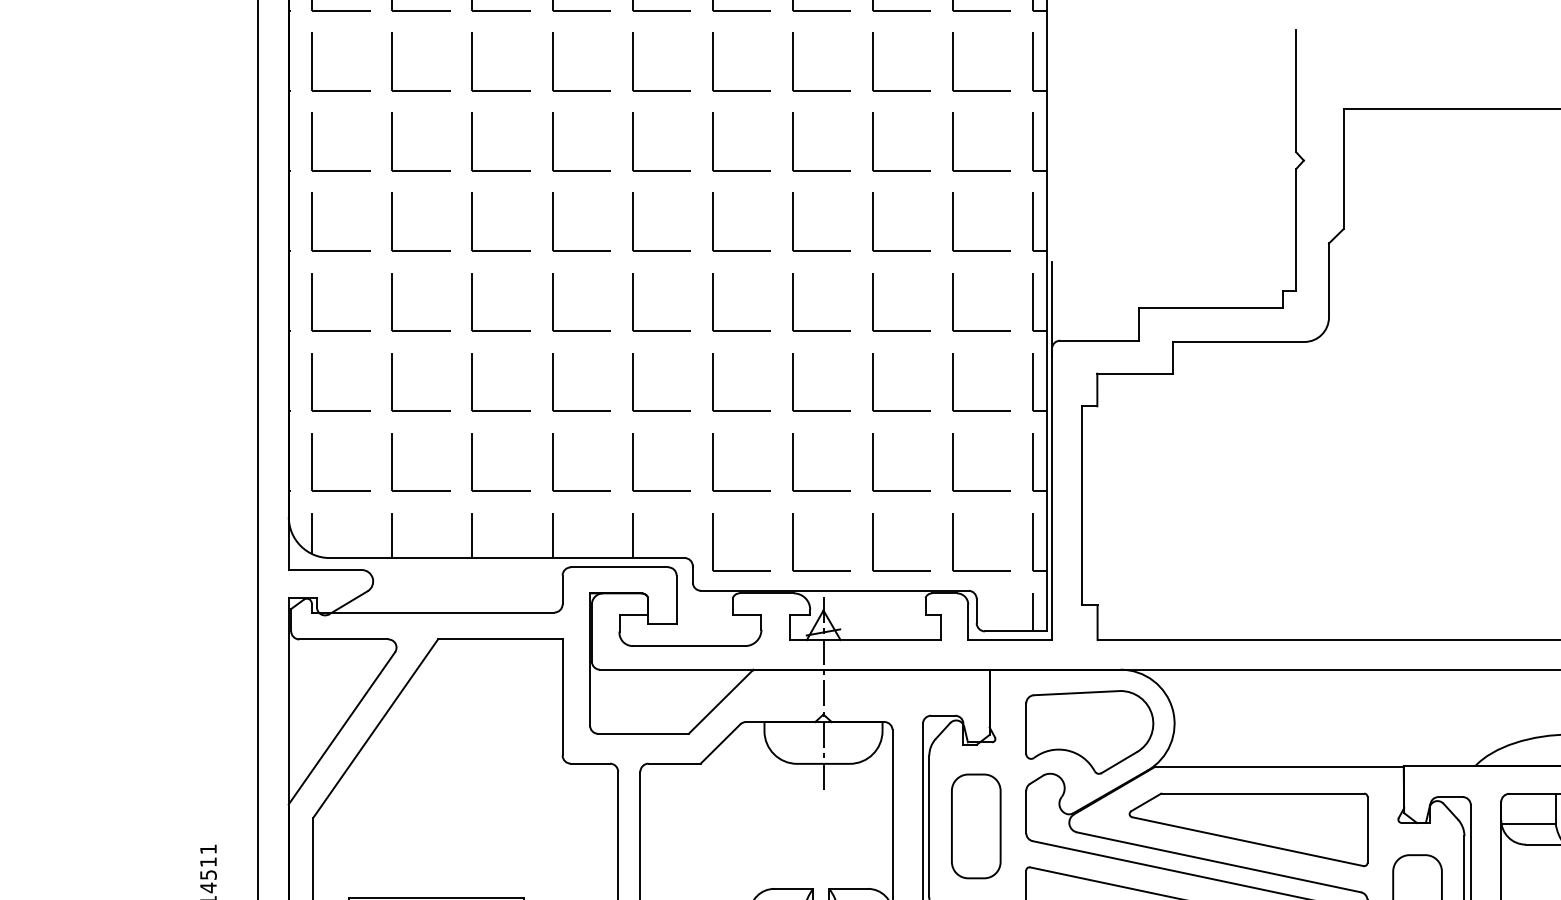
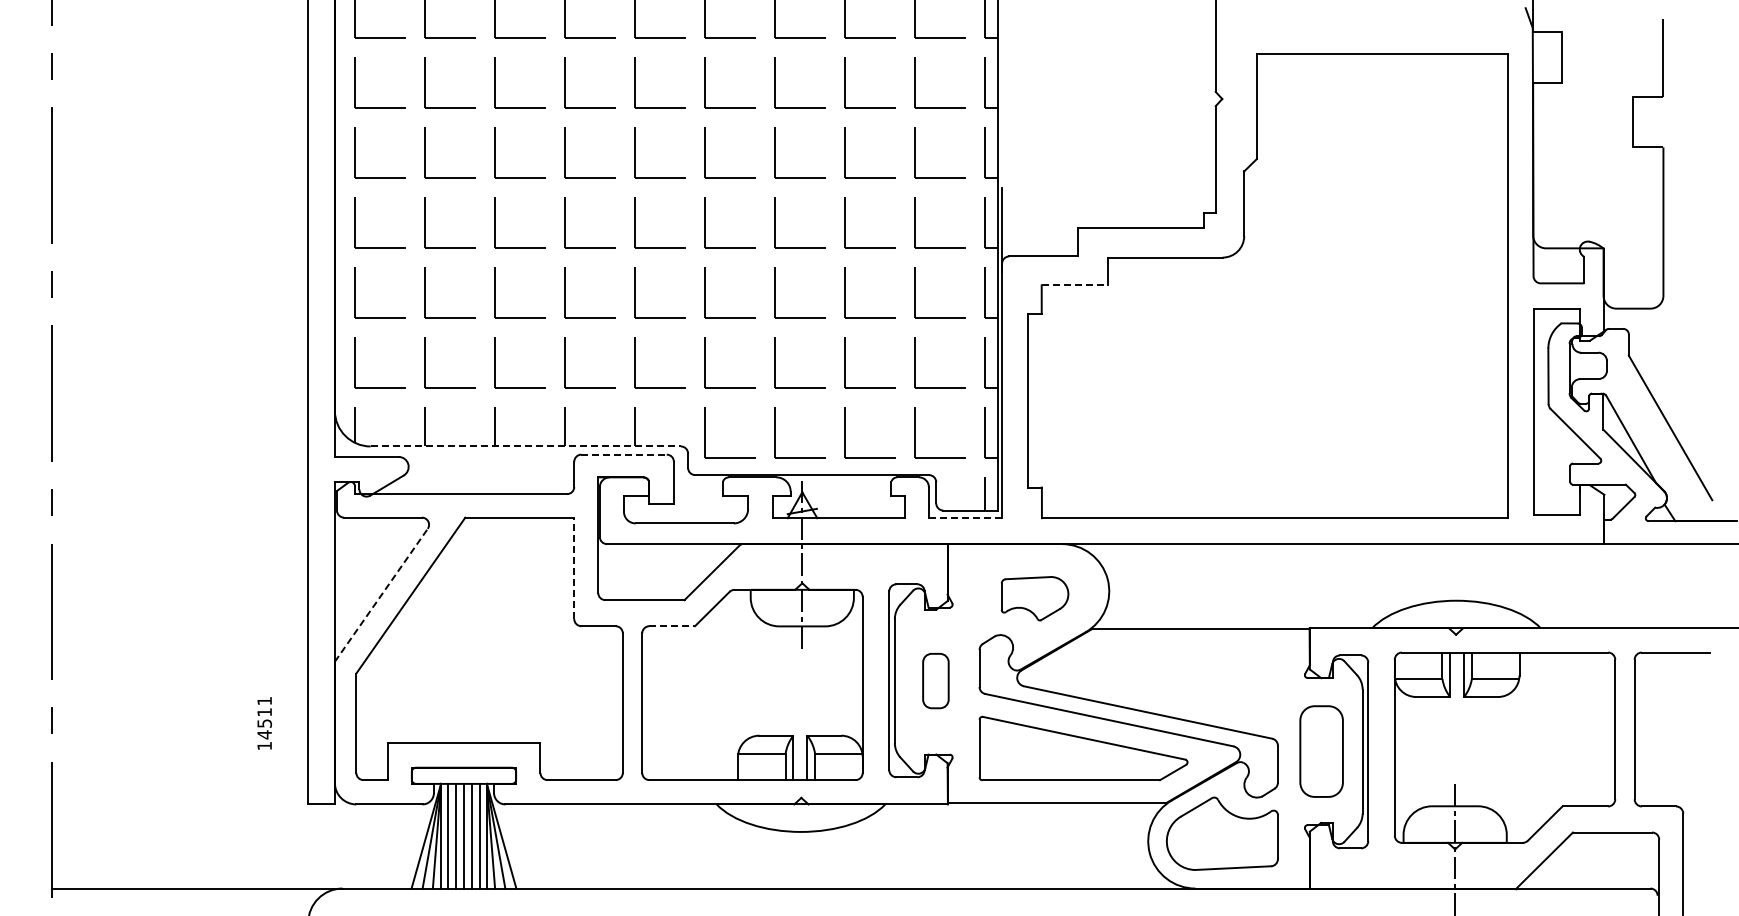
line: (1134, 373) -> (1074, 285), solid -> dashed
line: (507, 558) -> (526, 446), solid -> dashed
line: (620, 567) -> (624, 454), solid -> dashed
line: (1010, 640) -> (965, 518), solid -> dashed
line: (562, 697) -> (574, 568), solid -> dashed
line: (342, 727) -> (381, 594), solid -> dashed
part: (1089, 731) -> (1034, 598), size x0.6
line: (674, 763) -> (672, 626), solid -> dashed
part: (975, 825) -> (935, 680), size x0.6
part: (1248, 829) -> (1173, 683), removed

